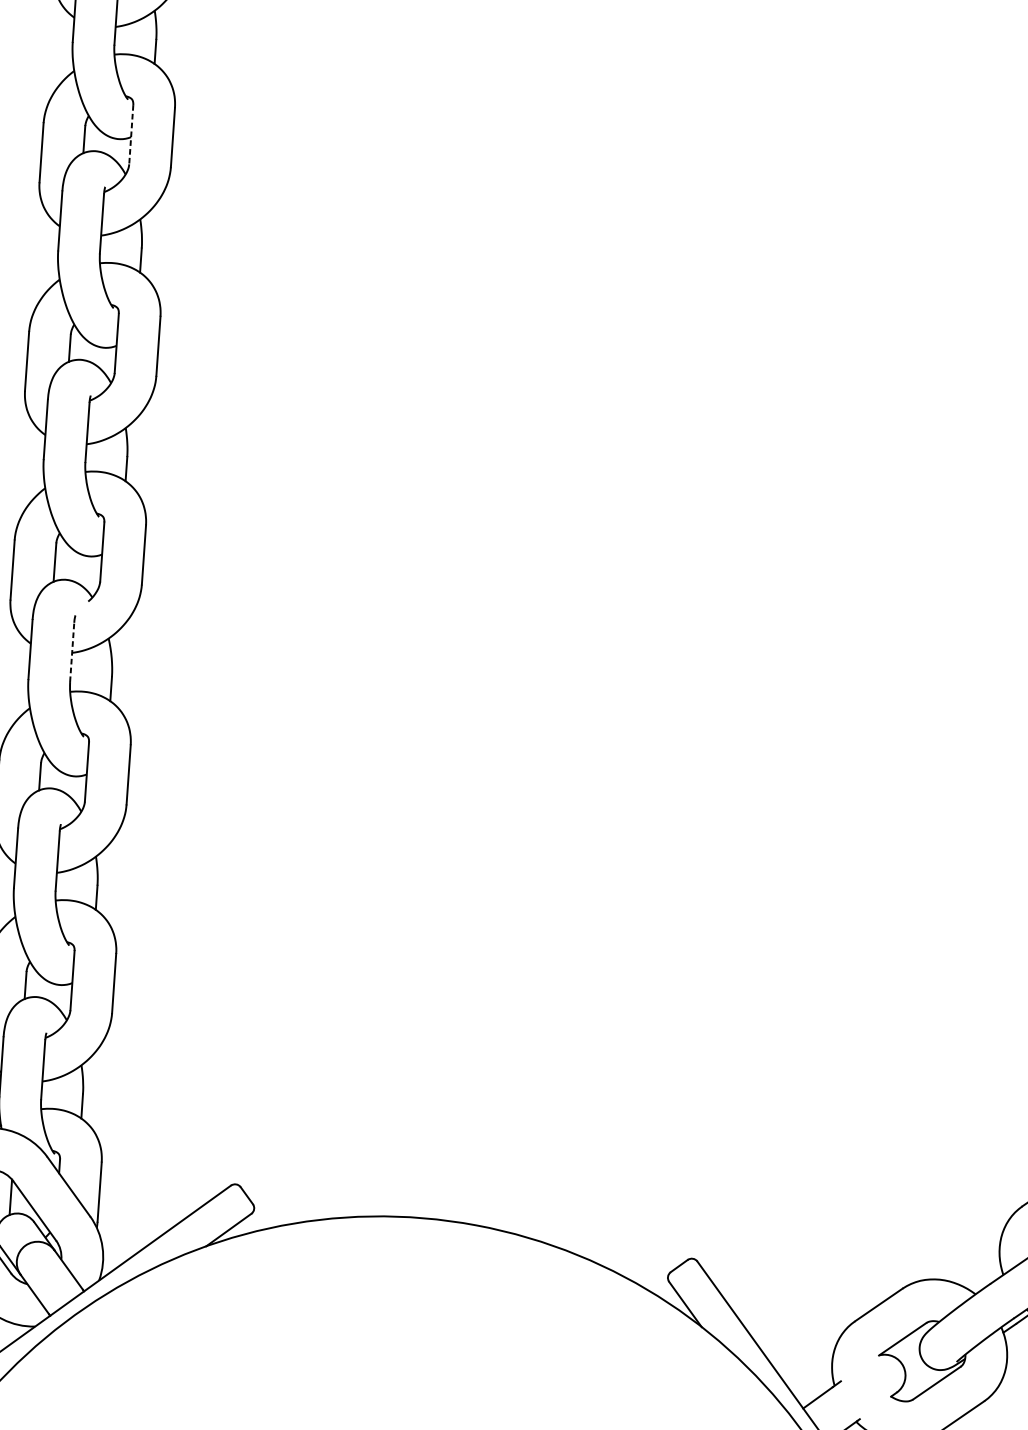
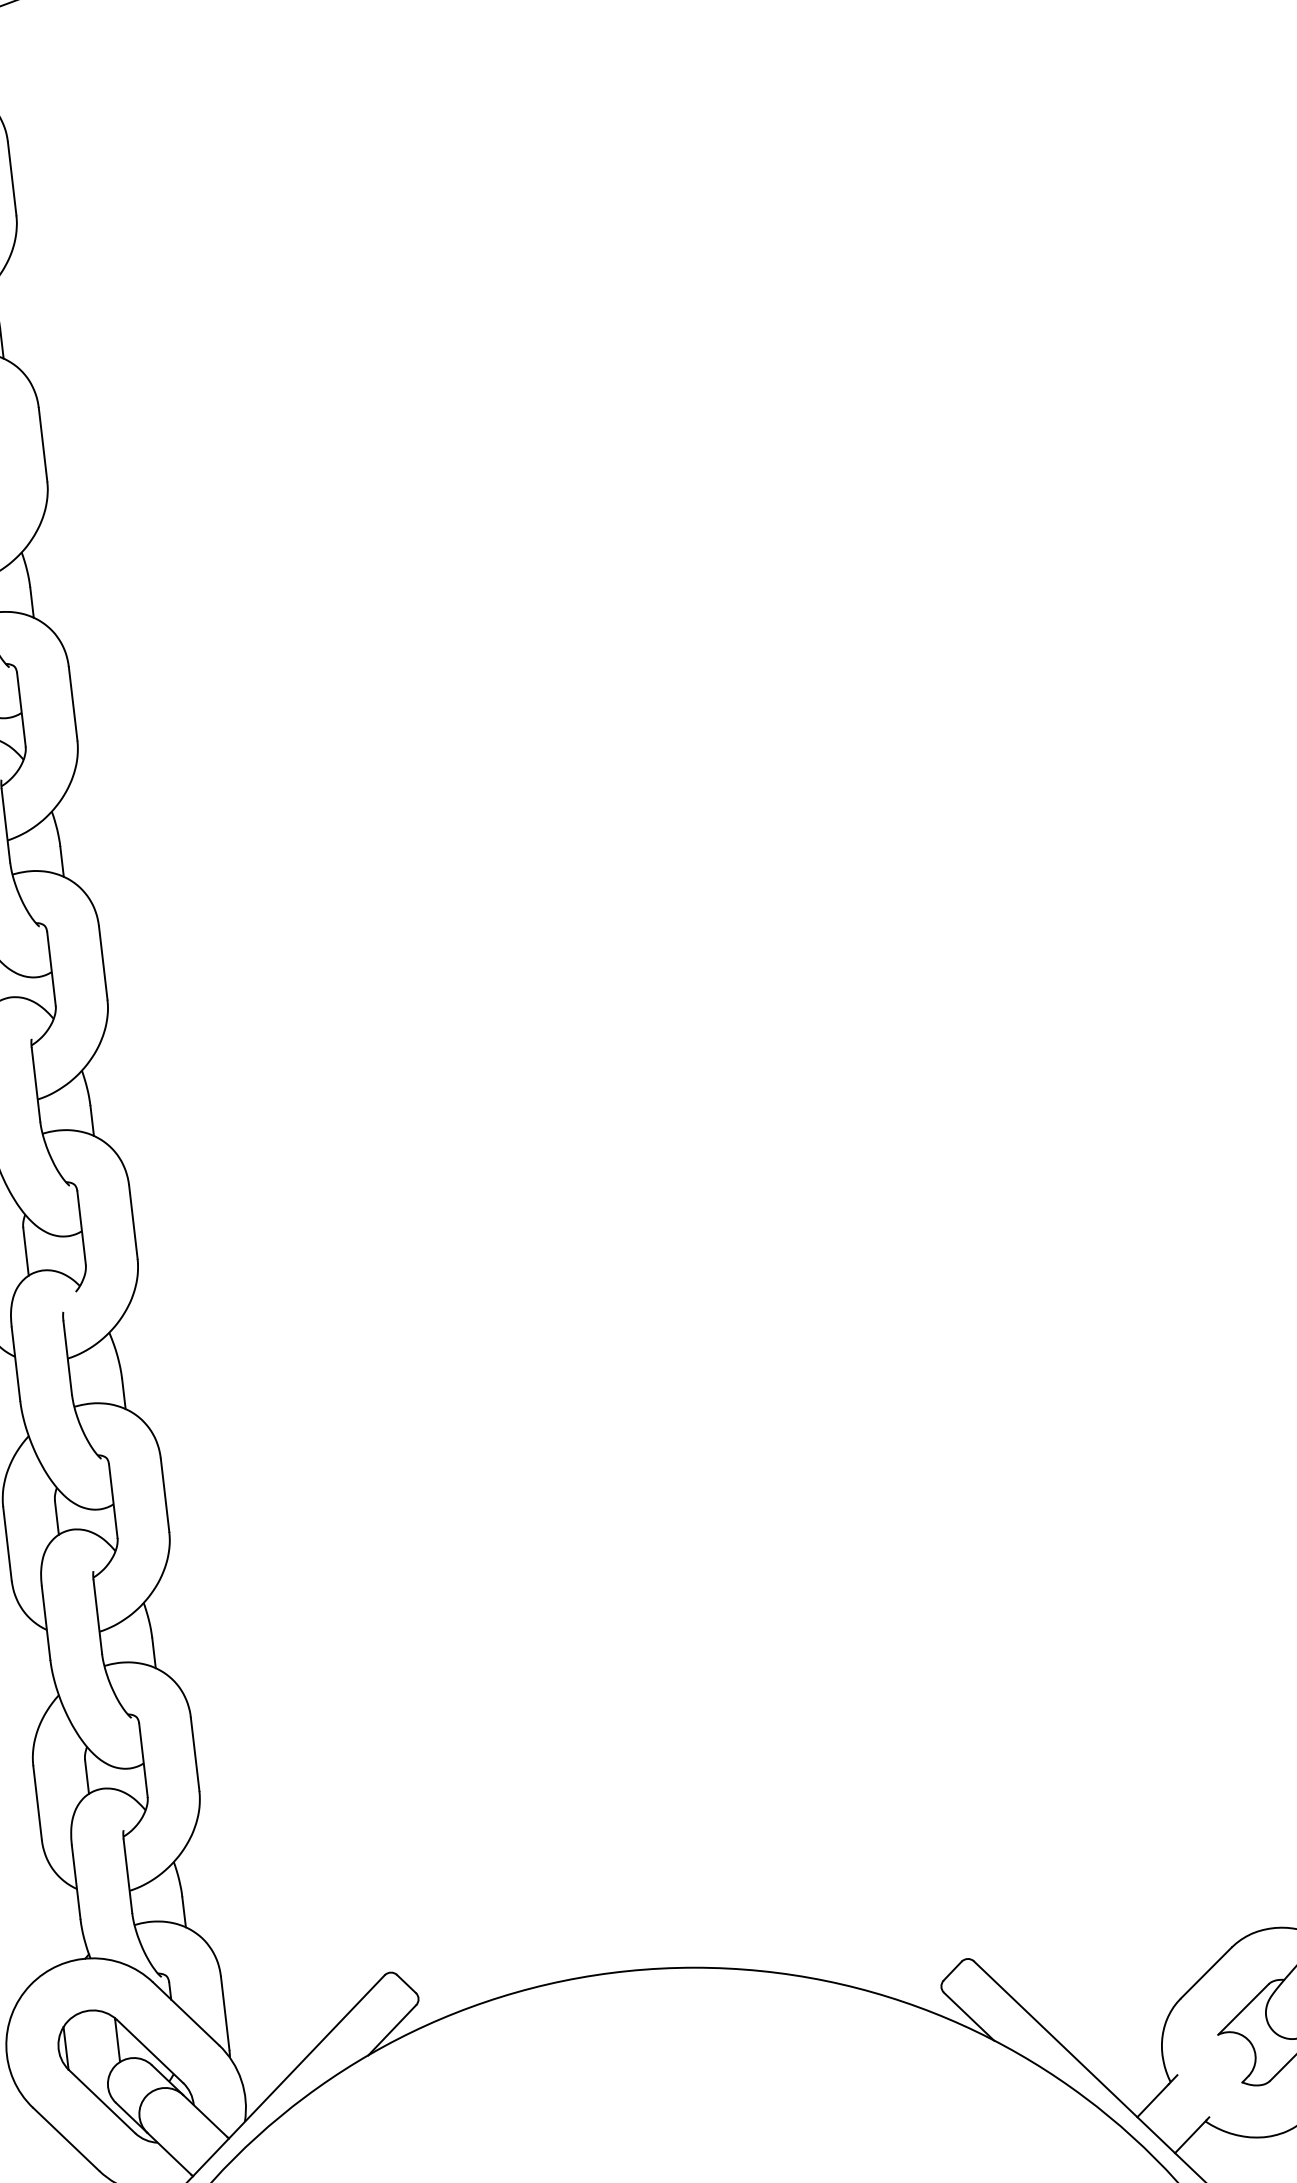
line: (131, 135) -> (21, 710), dashed -> solid
line: (72, 651) -> (67, 1357), dashed -> solid

